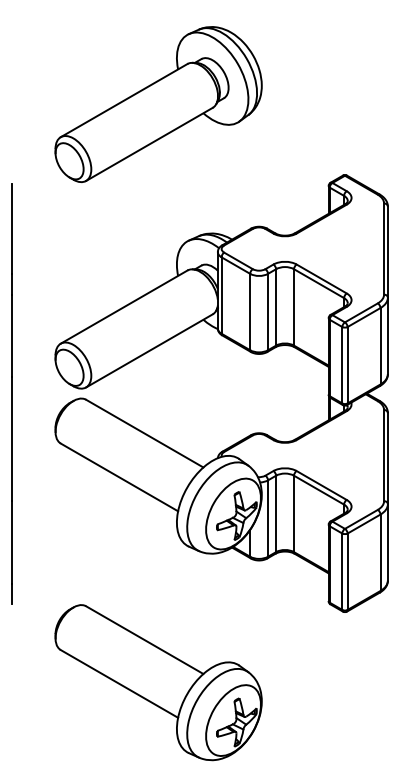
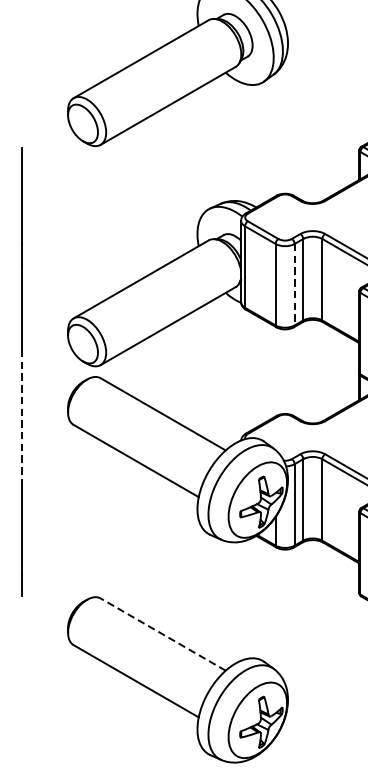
line: (268, 312) -> (295, 285), solid -> dashed
line: (12, 439) -> (22, 420), solid -> dashed
line: (144, 640) -> (162, 634), solid -> dashed

